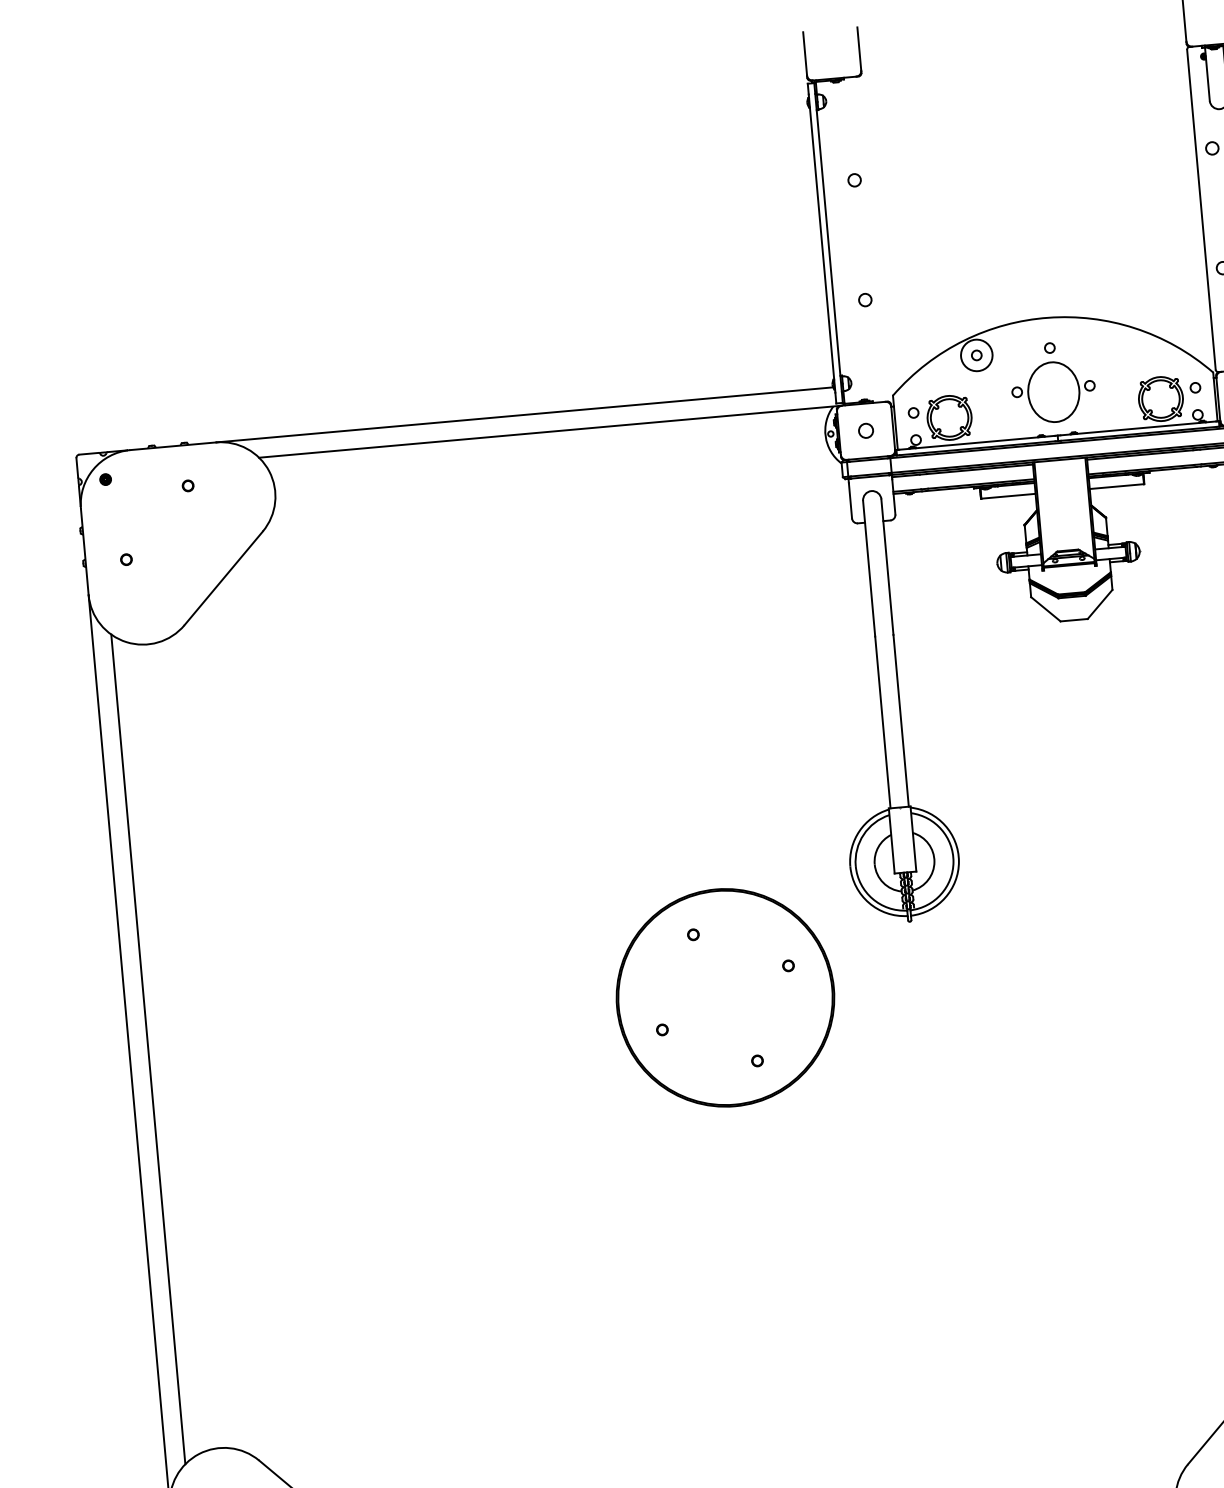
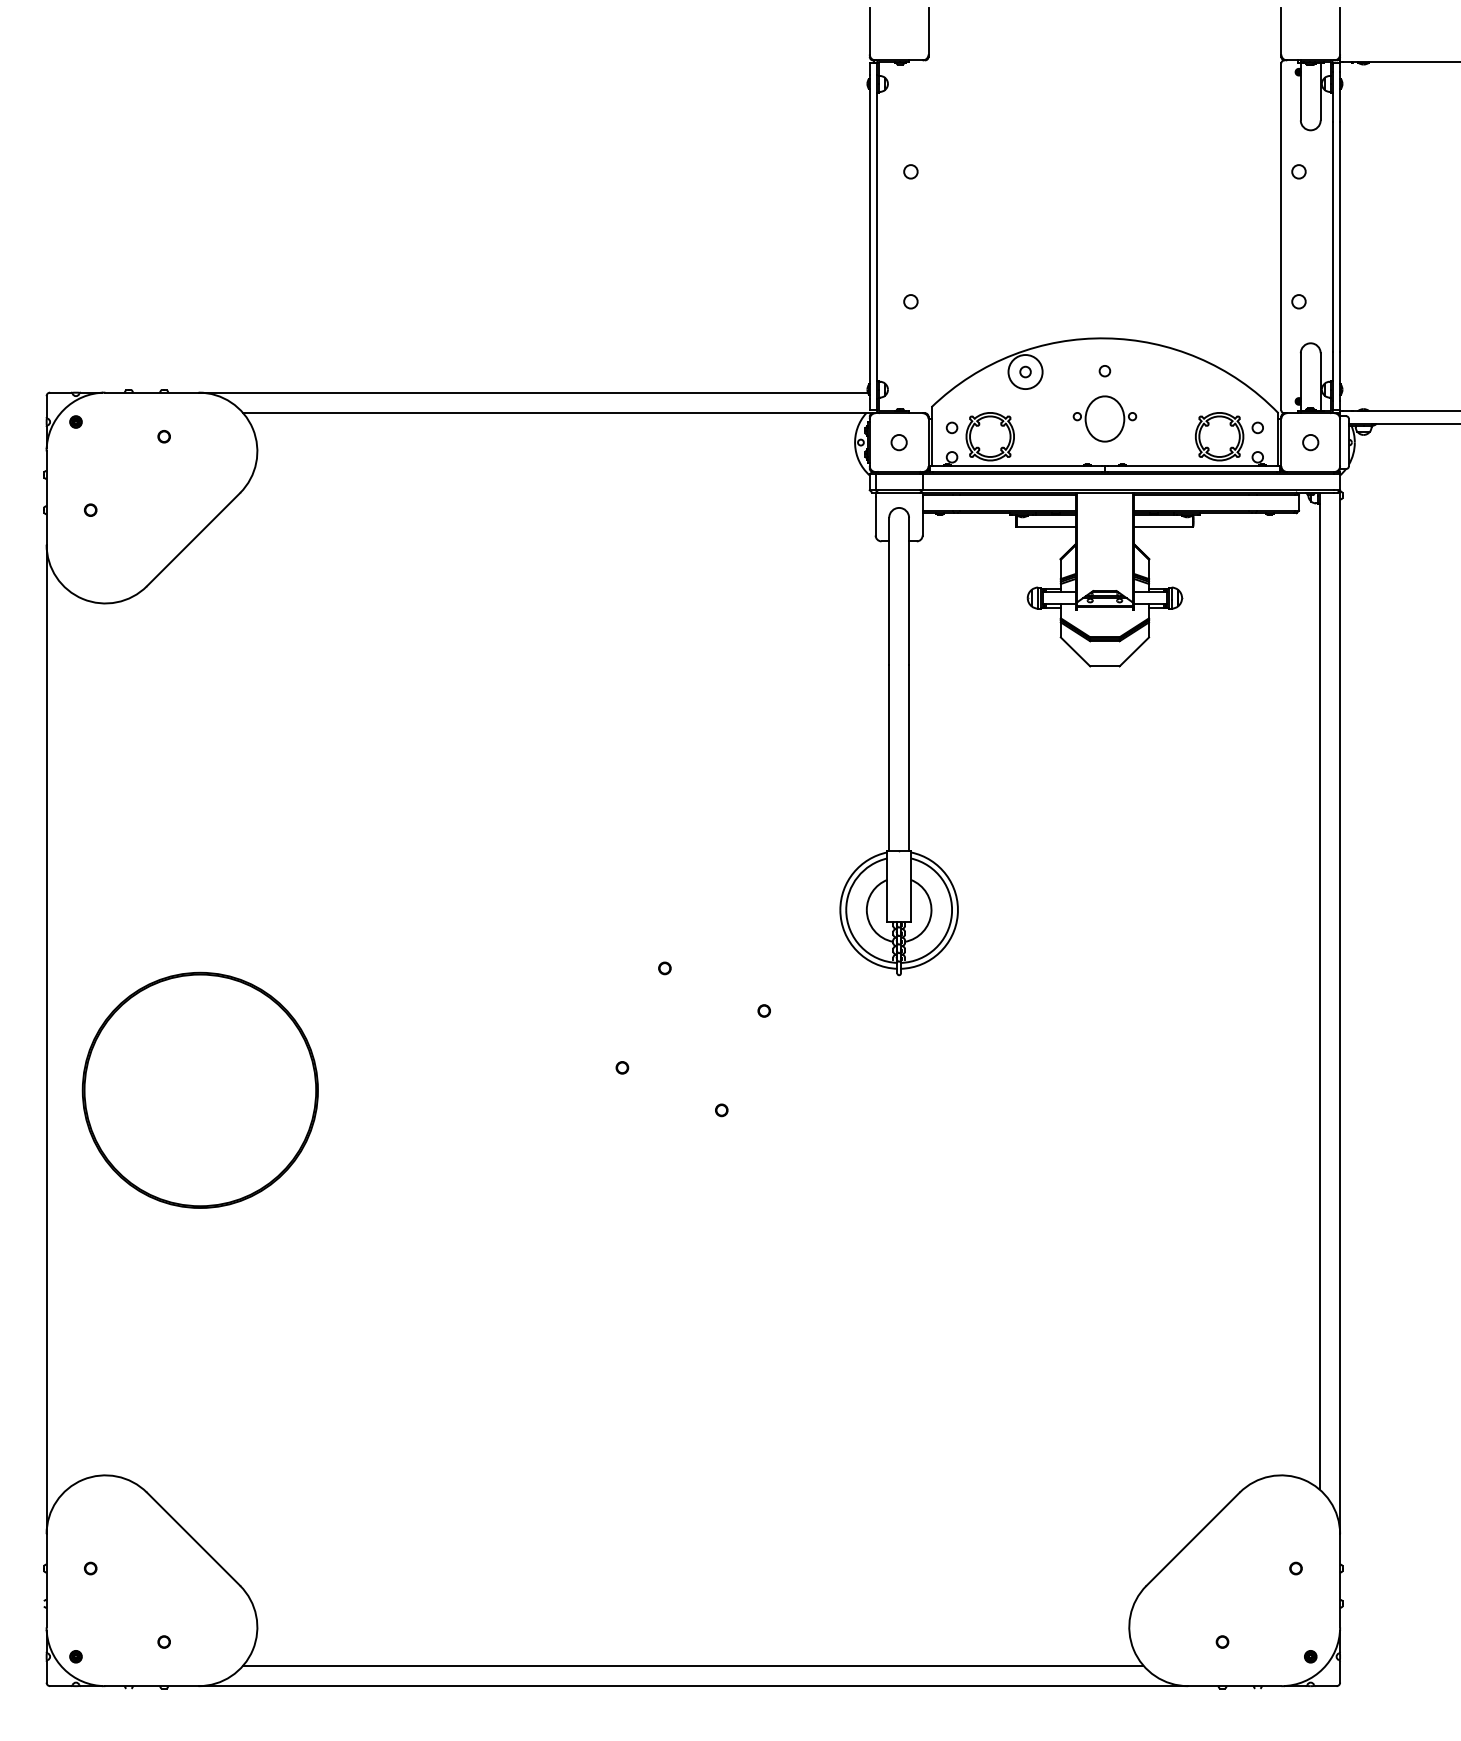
part: (1053, 391) -> (1104, 418), size x0.7
part: (724, 997) -> (199, 1089), moved
line: (148, 1049) -> (67, 1039), removed

